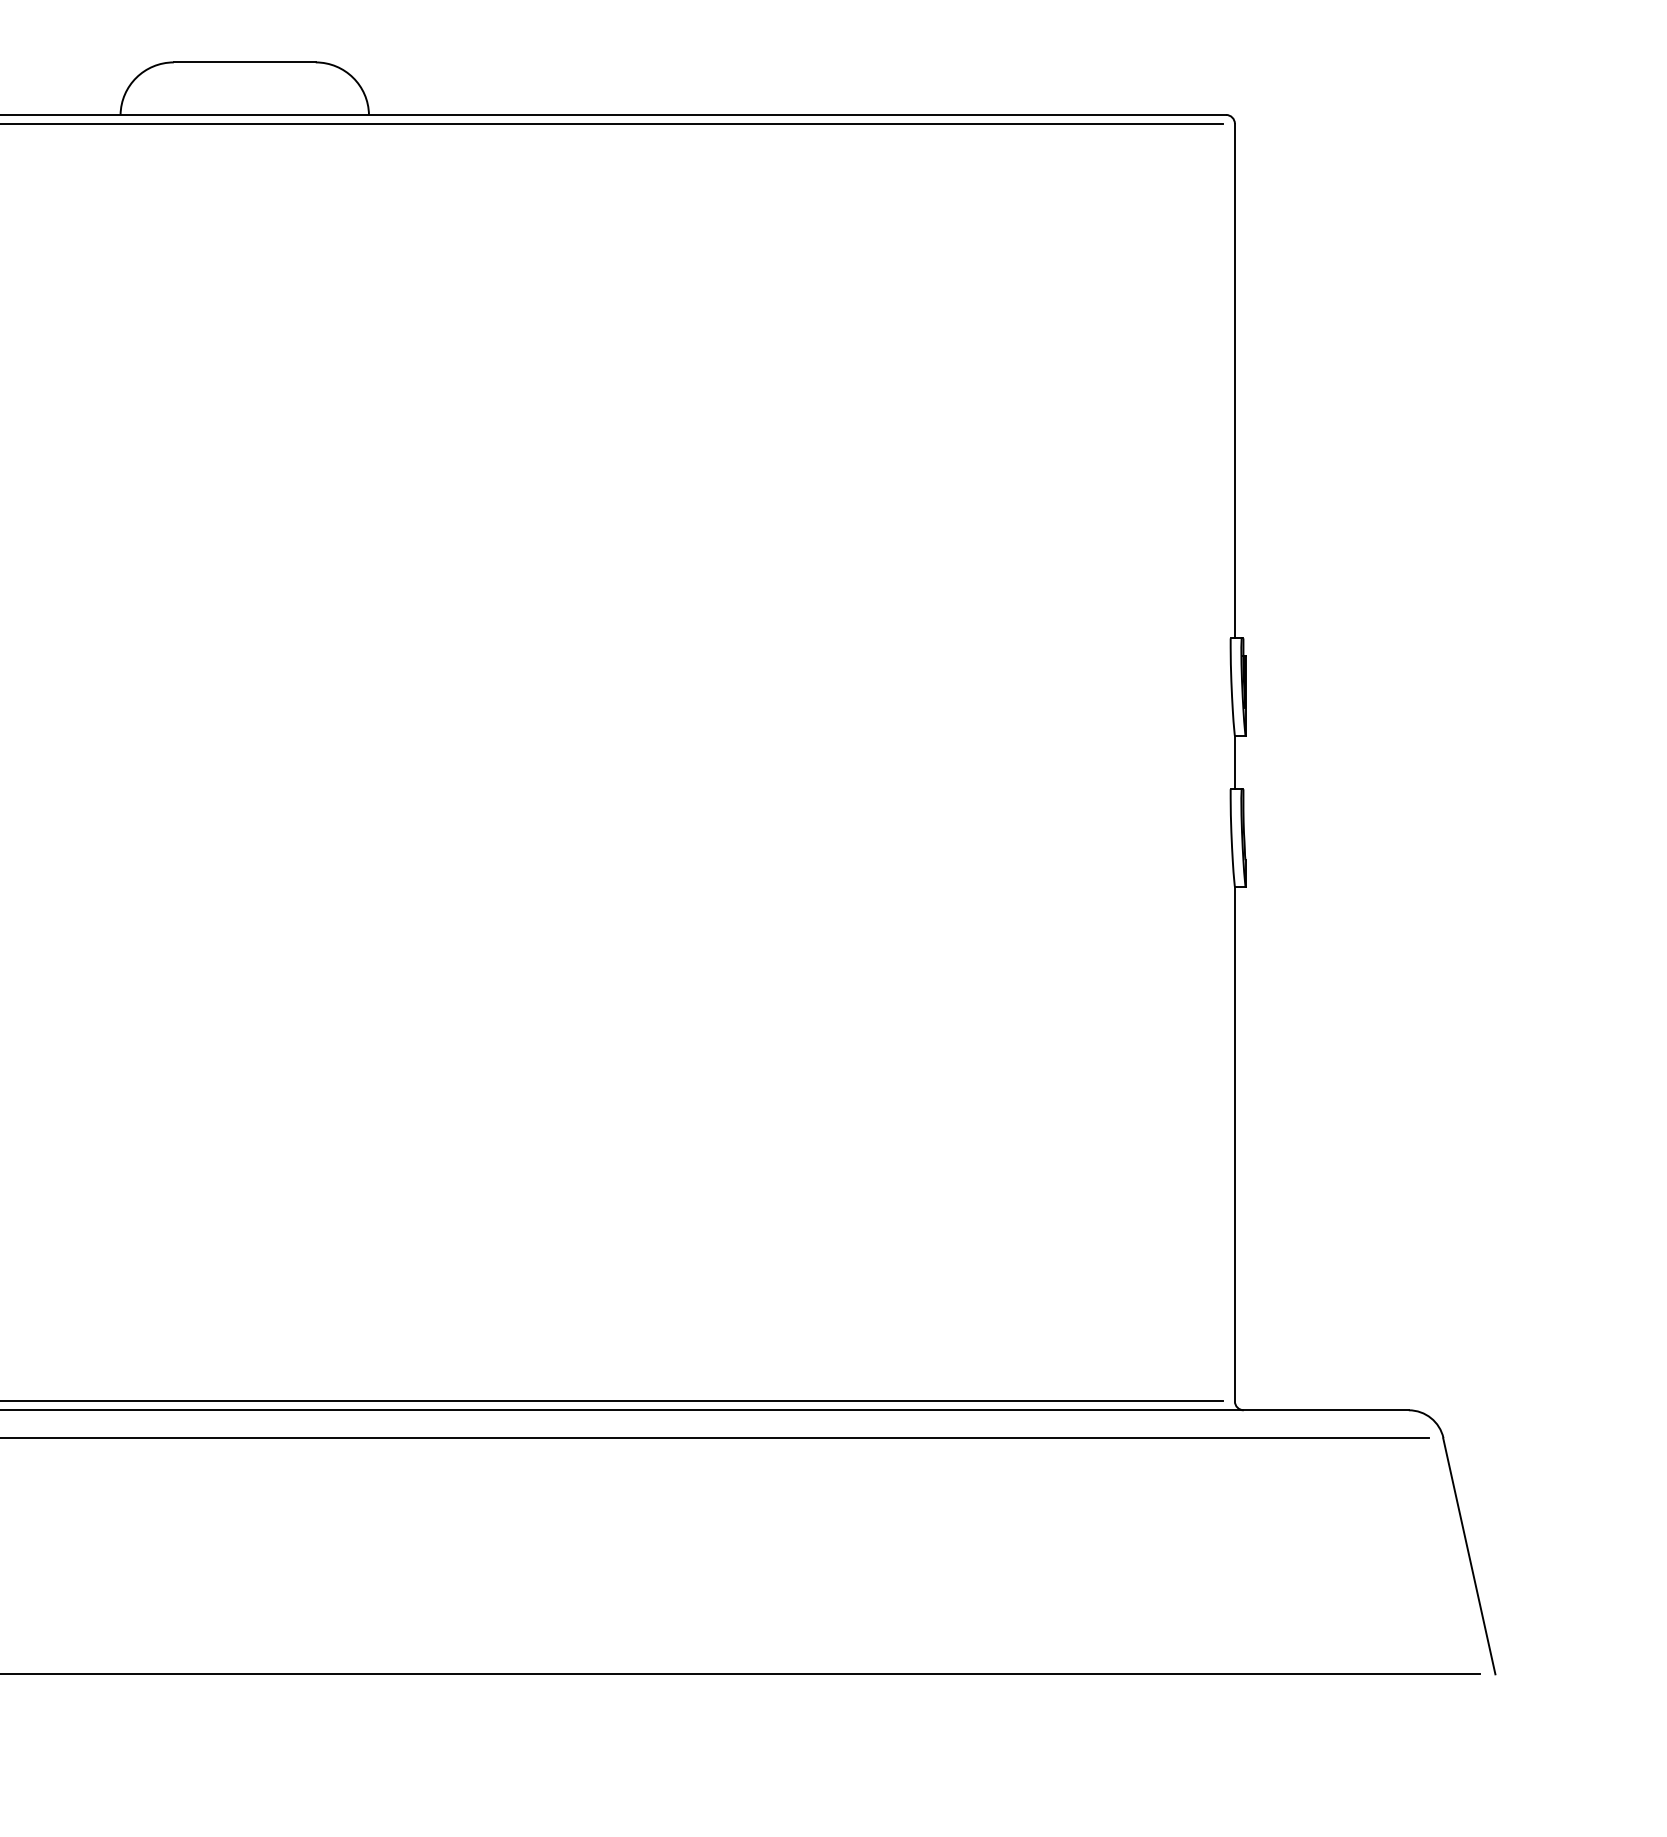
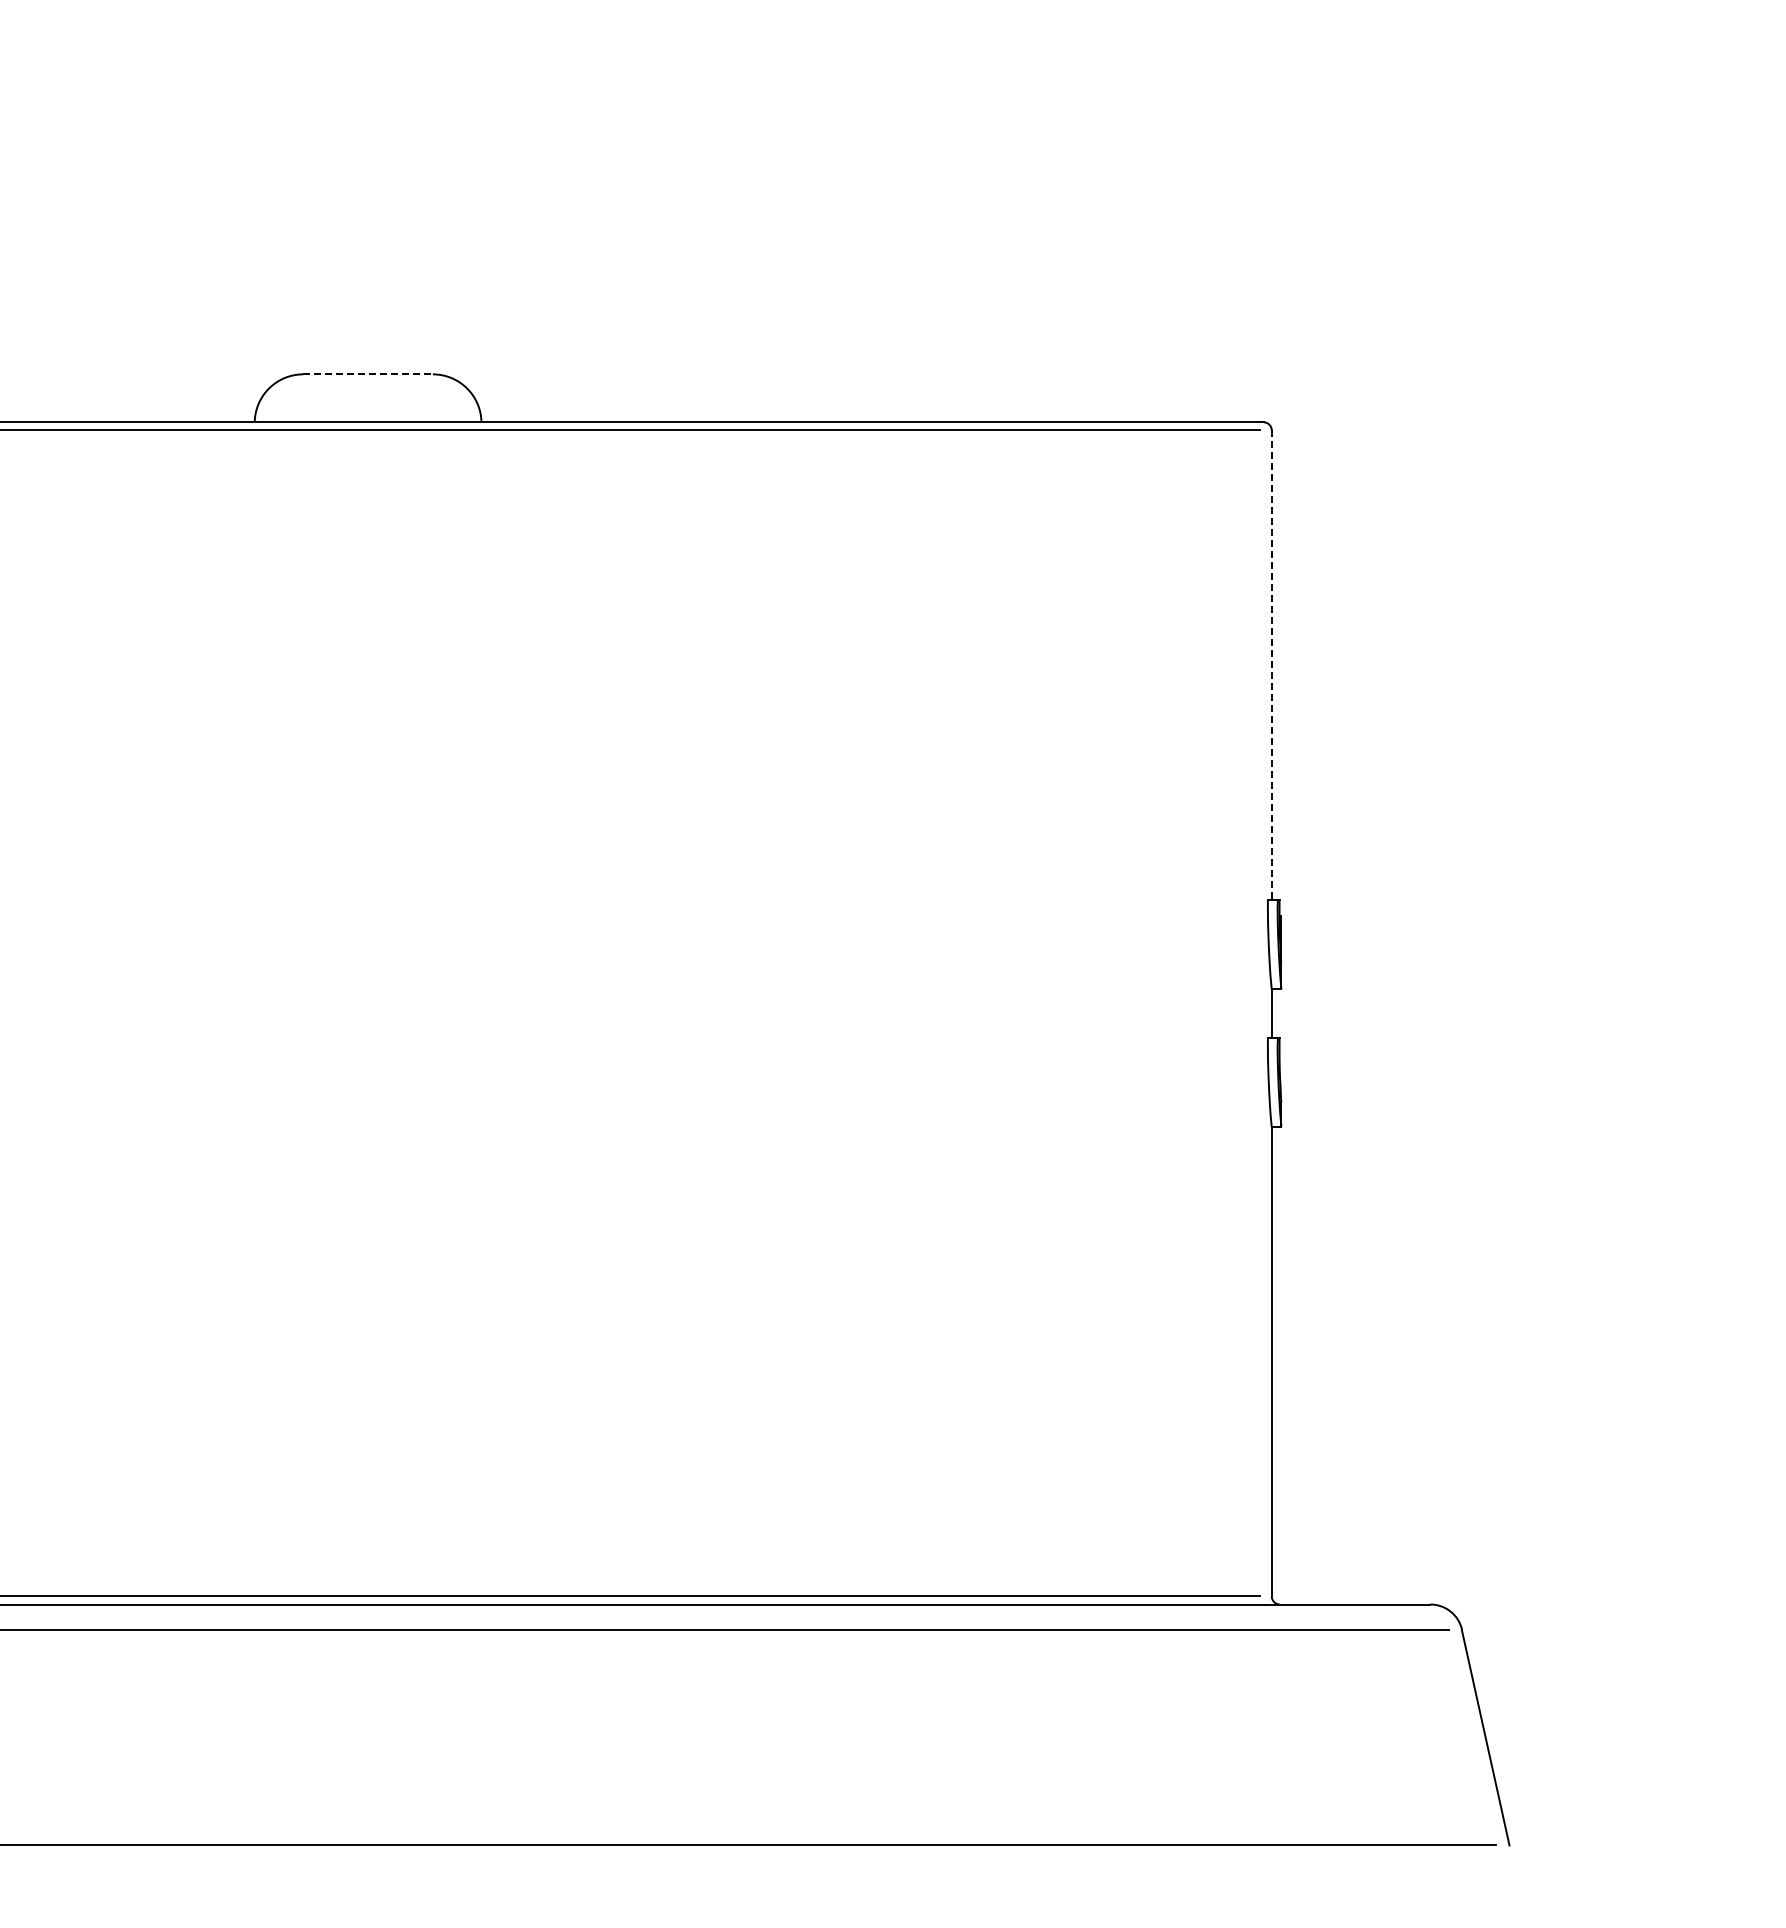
line: (245, 62) -> (368, 374), solid -> dashed
line: (1234, 381) -> (1271, 665), solid -> dashed

